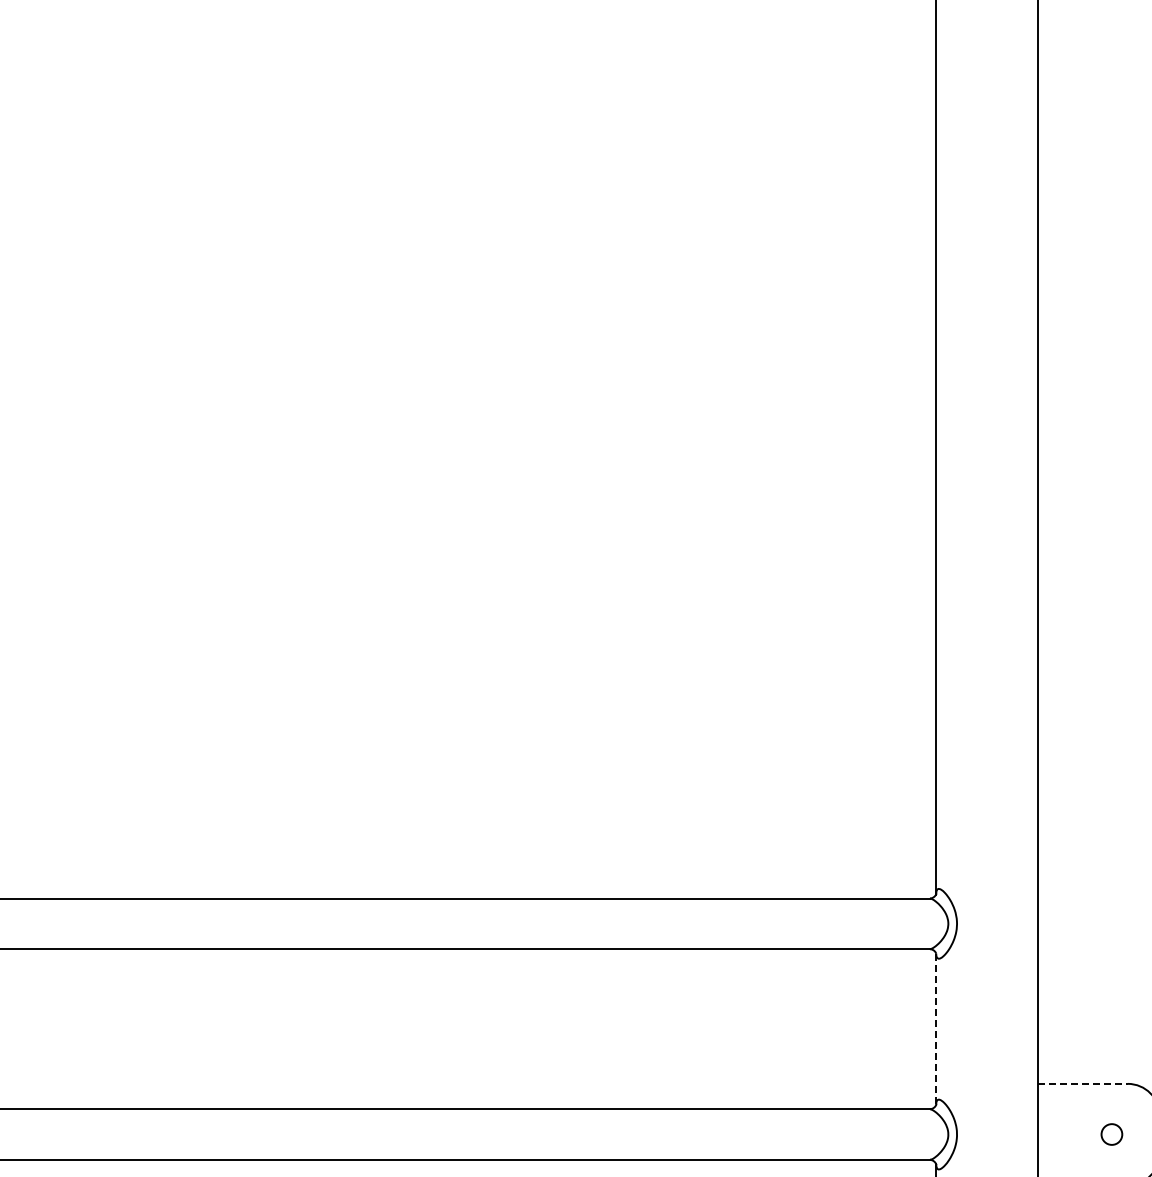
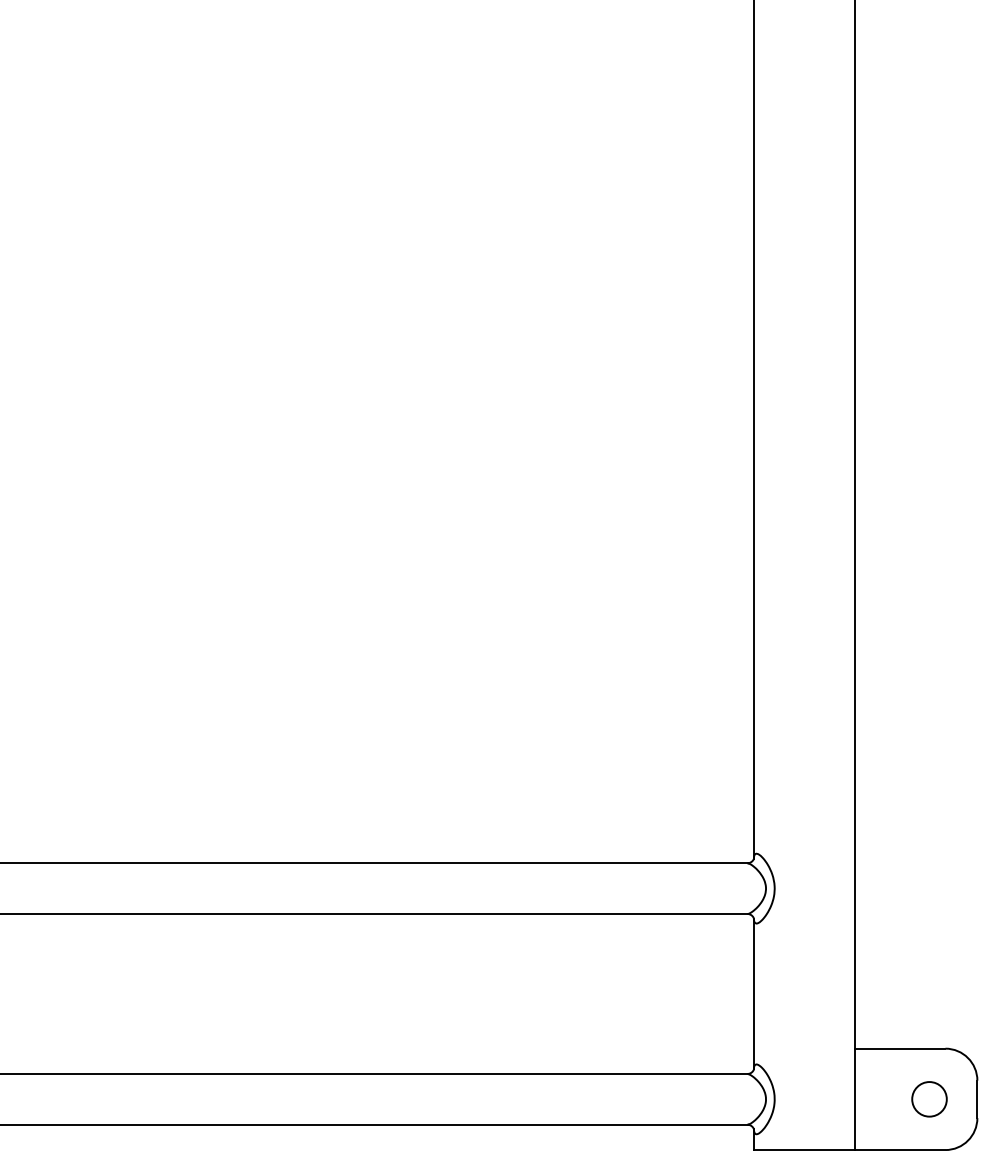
line: (936, 1029) -> (754, 994), dashed -> solid
line: (1083, 1083) -> (901, 1048), dashed -> solid
circle: (1111, 1134) -> (929, 1099), size x1.67

